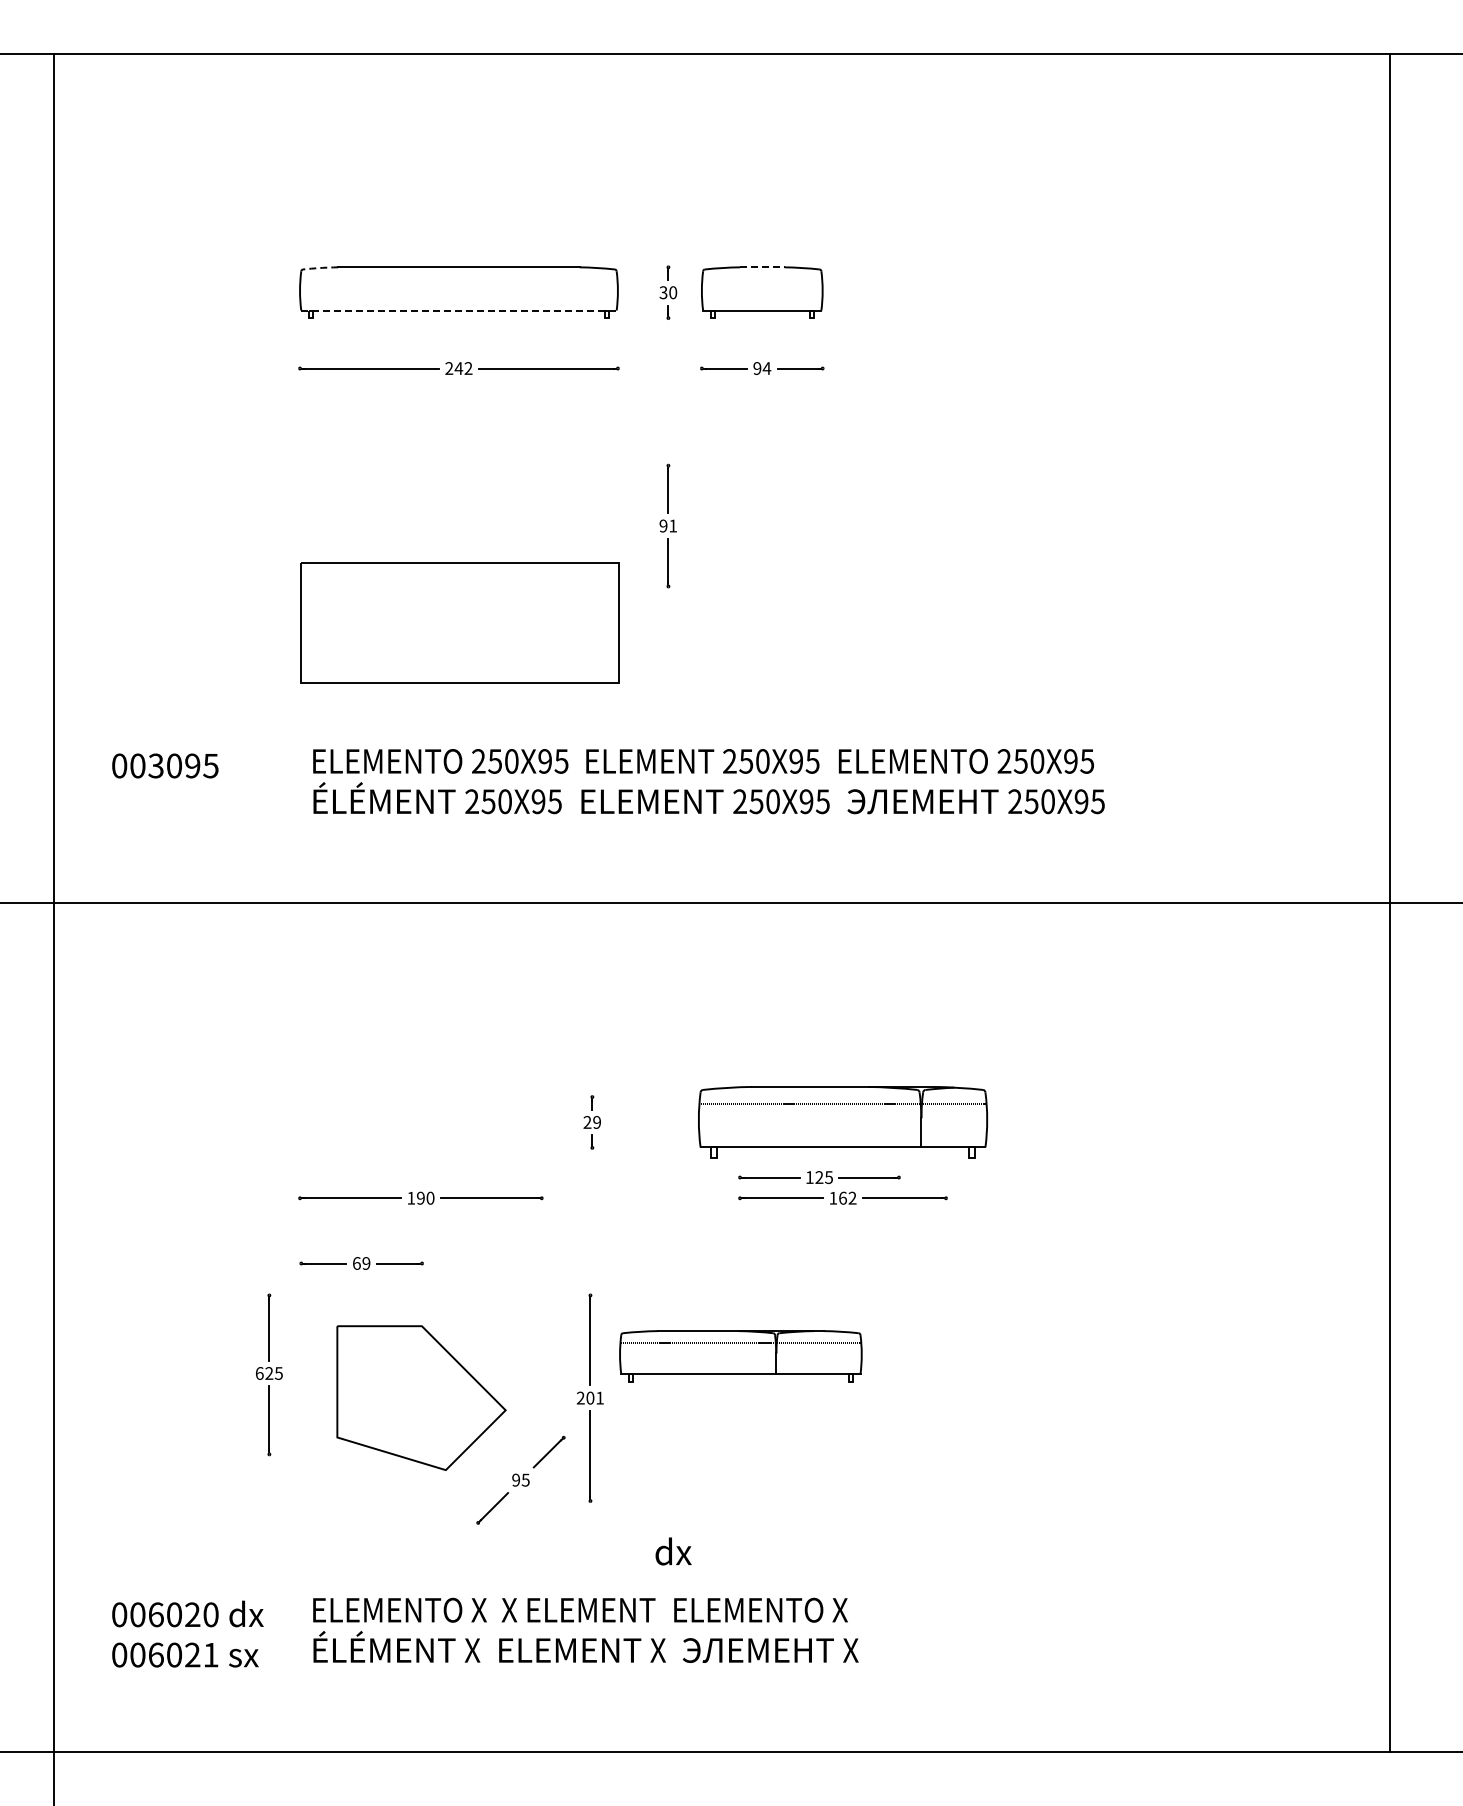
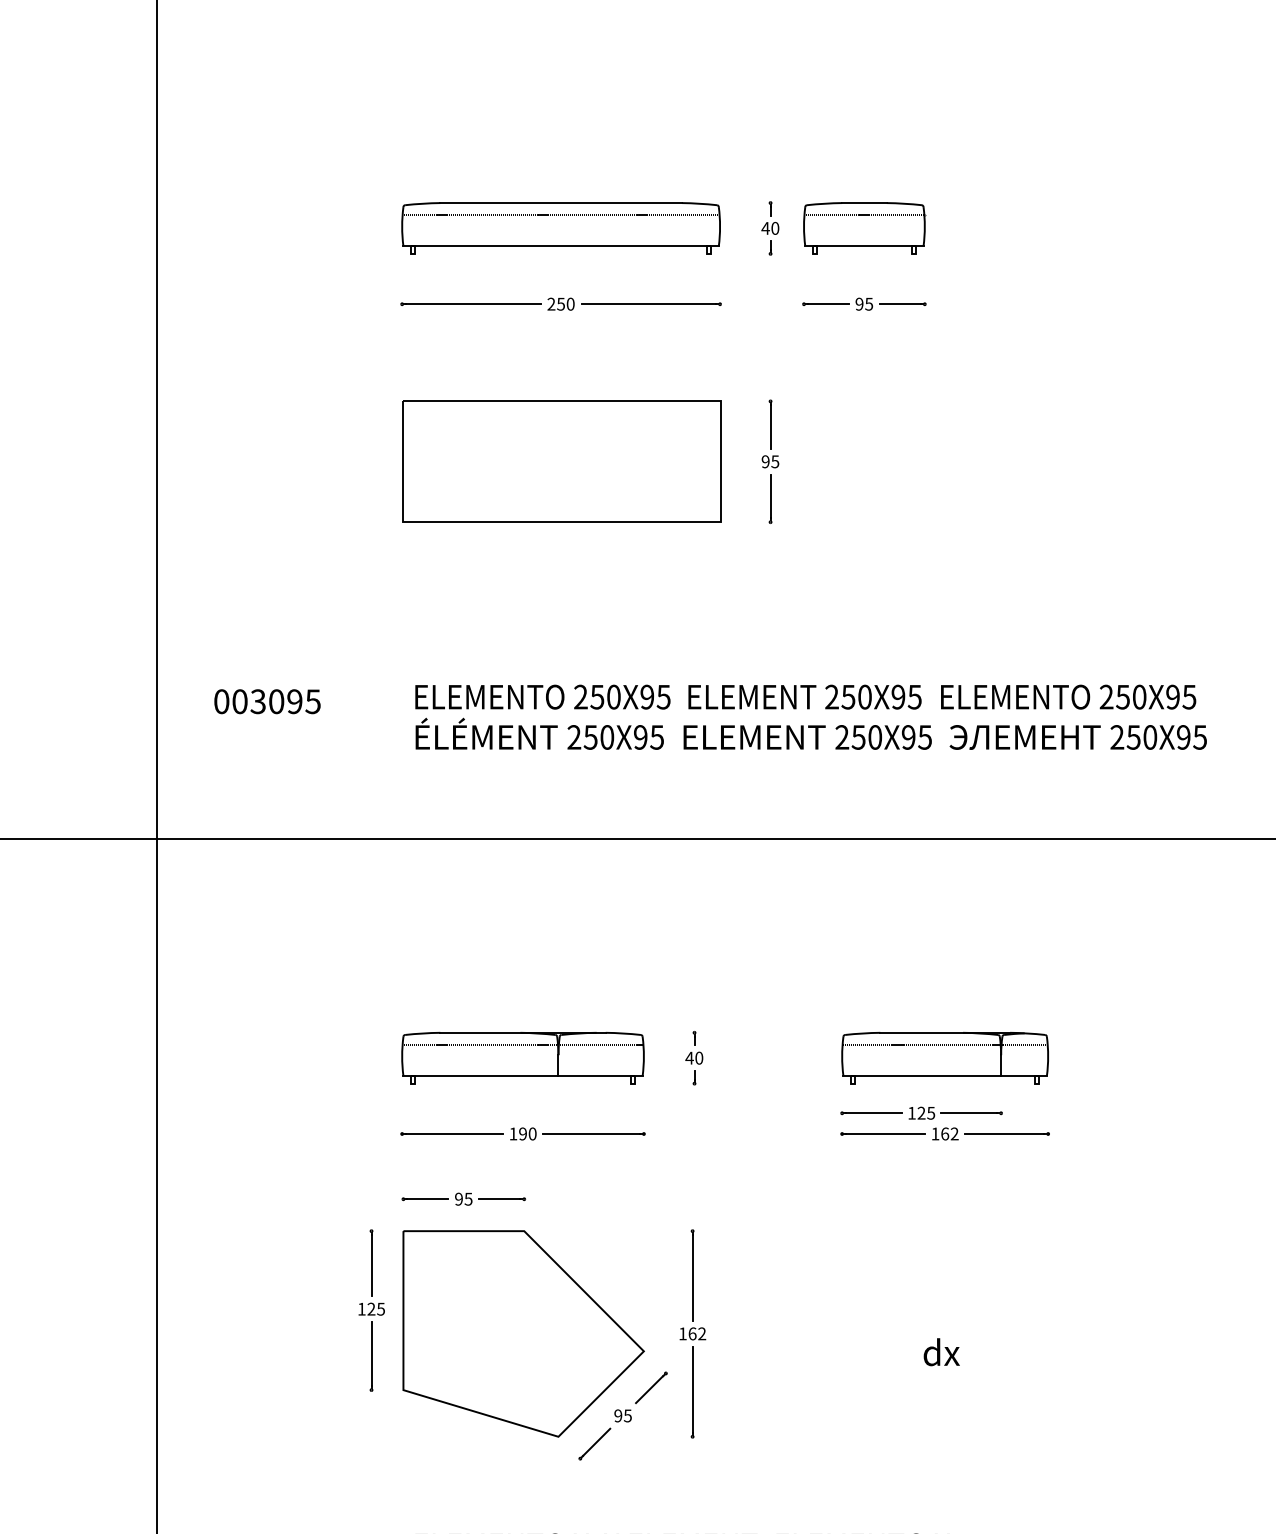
line: (762, 267) -> (864, 203), dashed -> solid
arc: (320, 268) -> (422, 204), dashed -> solid
line: (458, 279) -> (560, 215), added
line: (762, 279) -> (864, 215), added
text: (663, 292) -> (765, 228), 30 -> 40
line: (458, 310) -> (560, 246), dashed -> solid
text: (463, 368) -> (565, 304), 242 -> 250
text: (766, 368) -> (868, 304), 94 -> 95
text: (673, 525) -> (775, 461), 91 -> 95
part: (459, 622) -> (561, 461), moved
text: (592, 1122) -> (694, 1058), 29 -> 40
part: (842, 1122) -> (944, 1058), size x0.71
text: (361, 1263) -> (463, 1199), 69 -> 95
part: (740, 1356) -> (522, 1058), moved
text: (259, 1373) -> (361, 1309), 625 -> 125
part: (421, 1397) -> (523, 1333), size x1.43
text: (589, 1397) -> (691, 1333), 201 -> 162
text: (673, 1551) -> (941, 1352), moved

